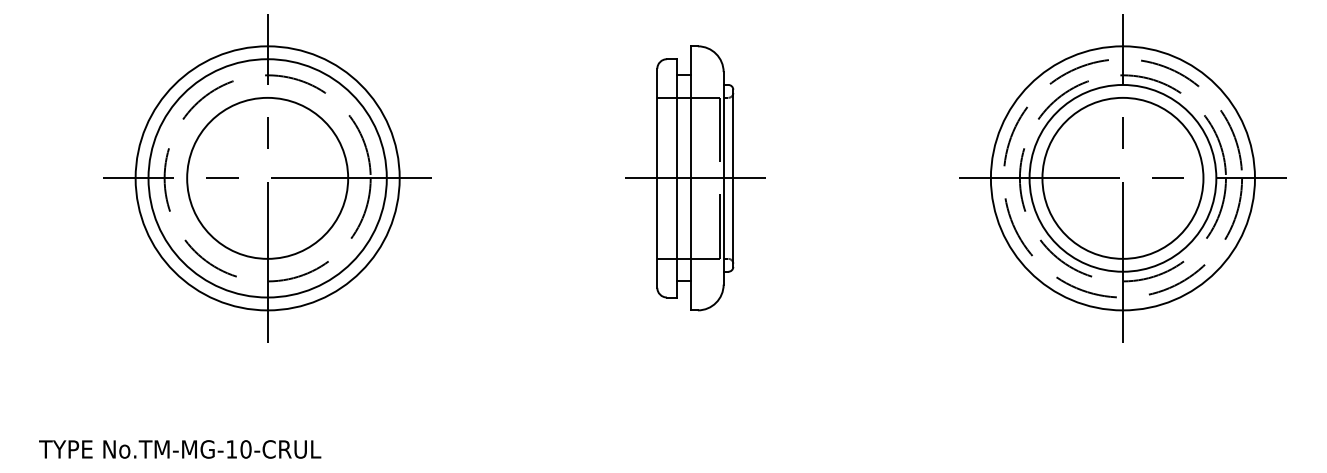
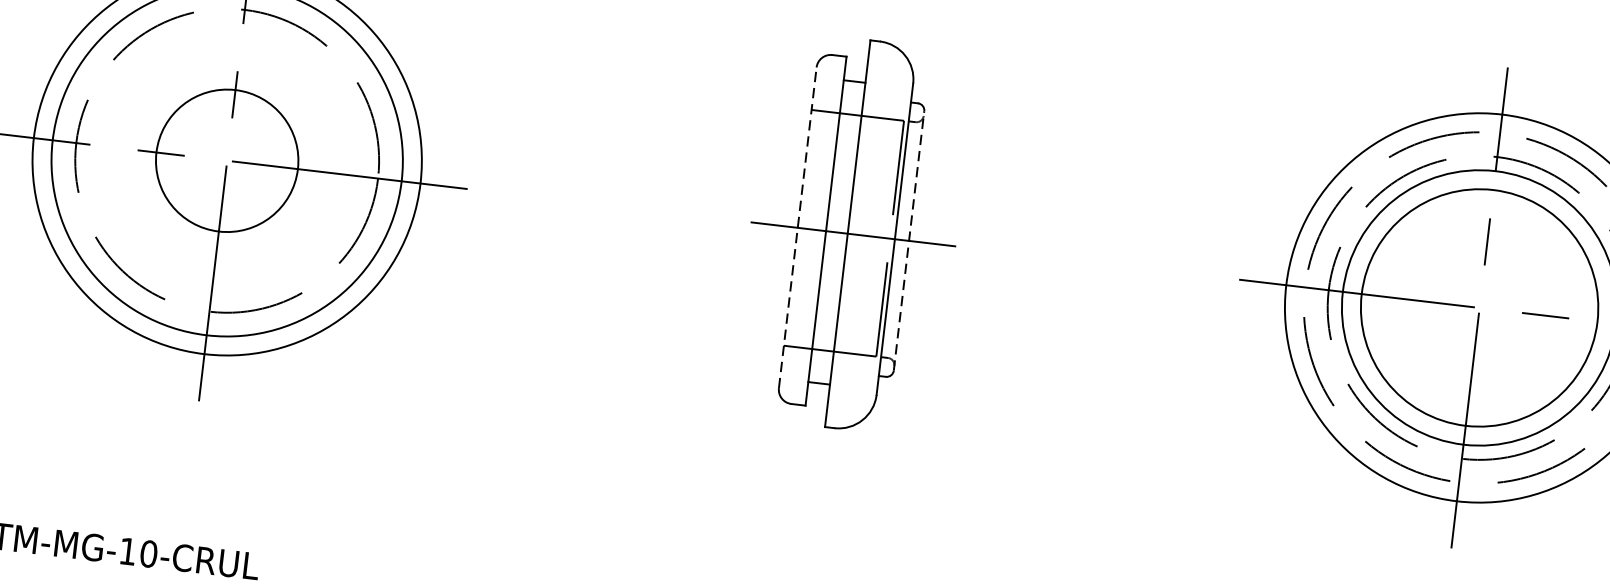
circle: (267, 177) -> (227, 159), size x0.6
line: (657, 177) -> (798, 226), solid -> dashed
line: (733, 178) -> (909, 241), solid -> dashed

